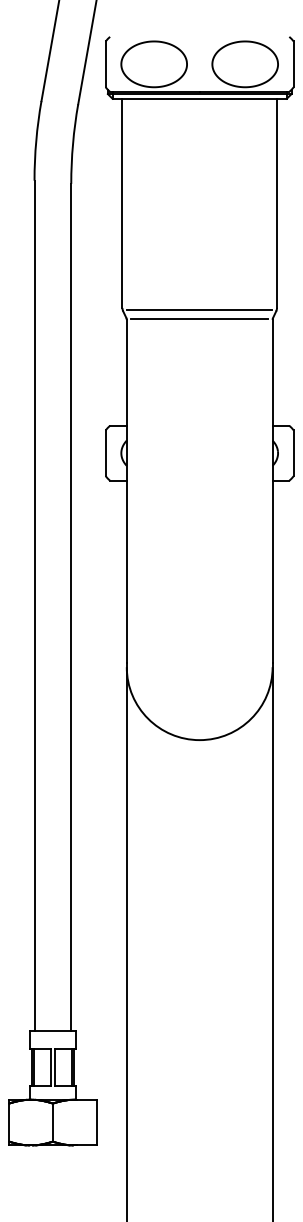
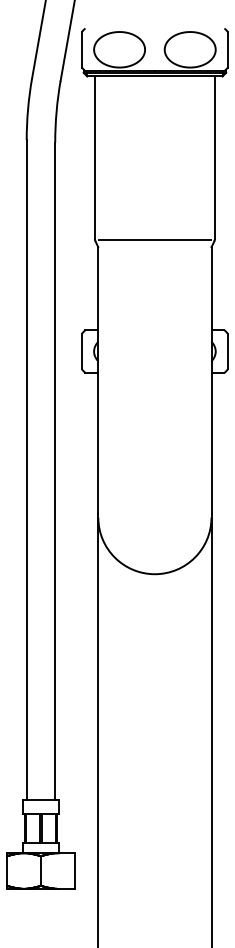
line: (199, 319) -> (154, 247), removed

